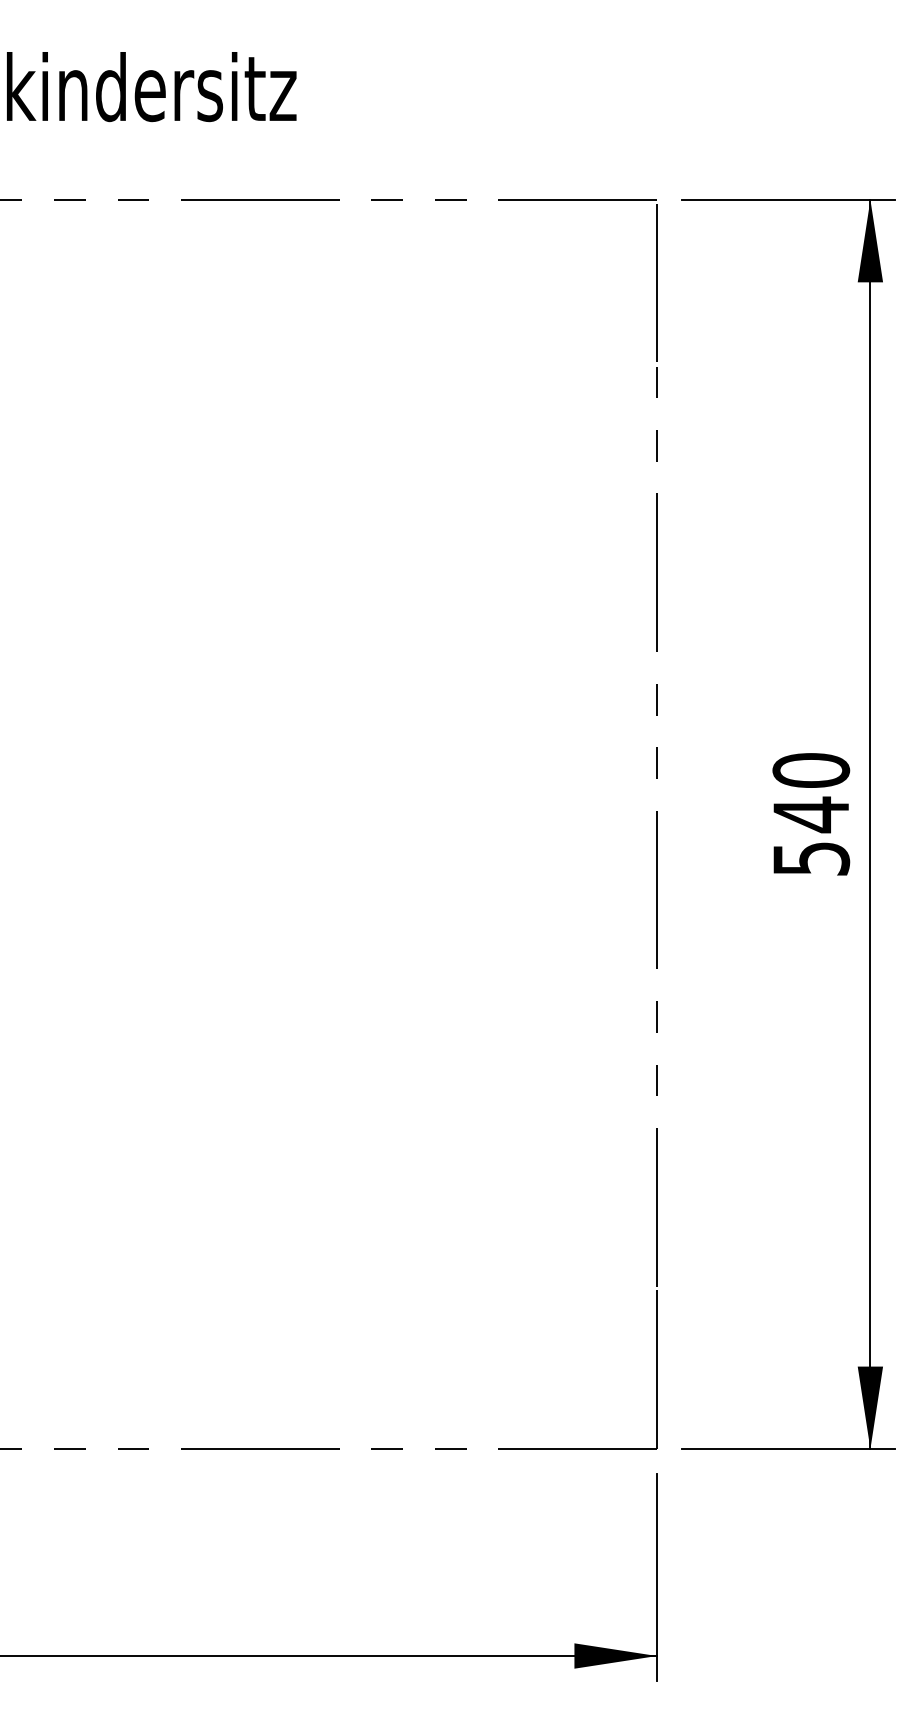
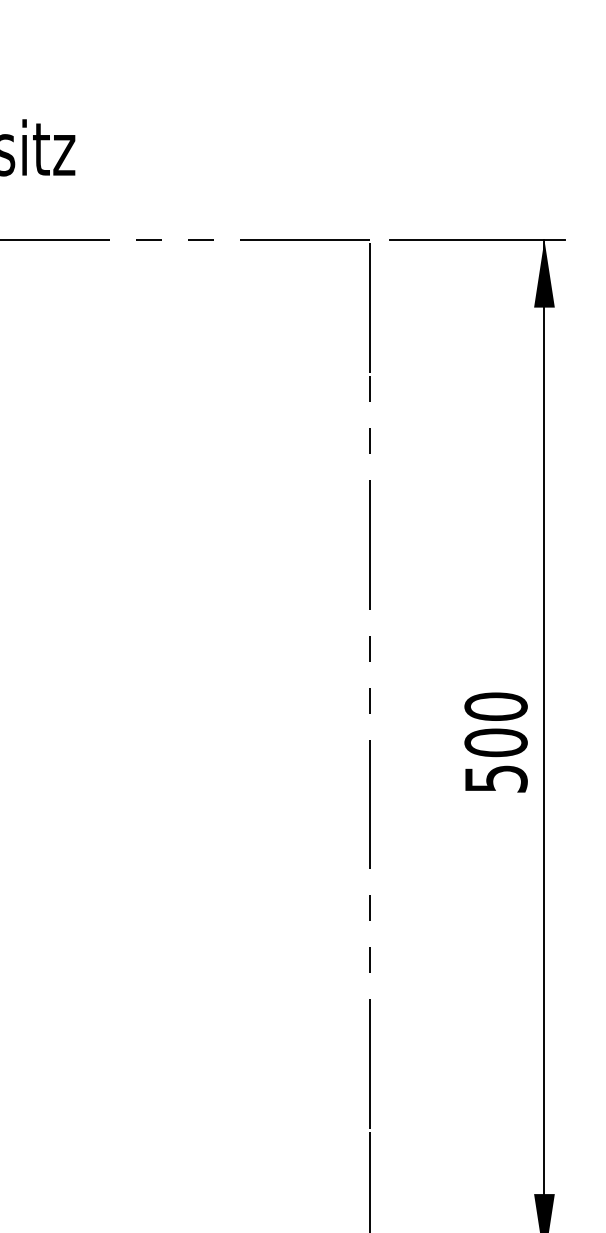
text: (811, 814) -> (496, 742), 540 -> 500

